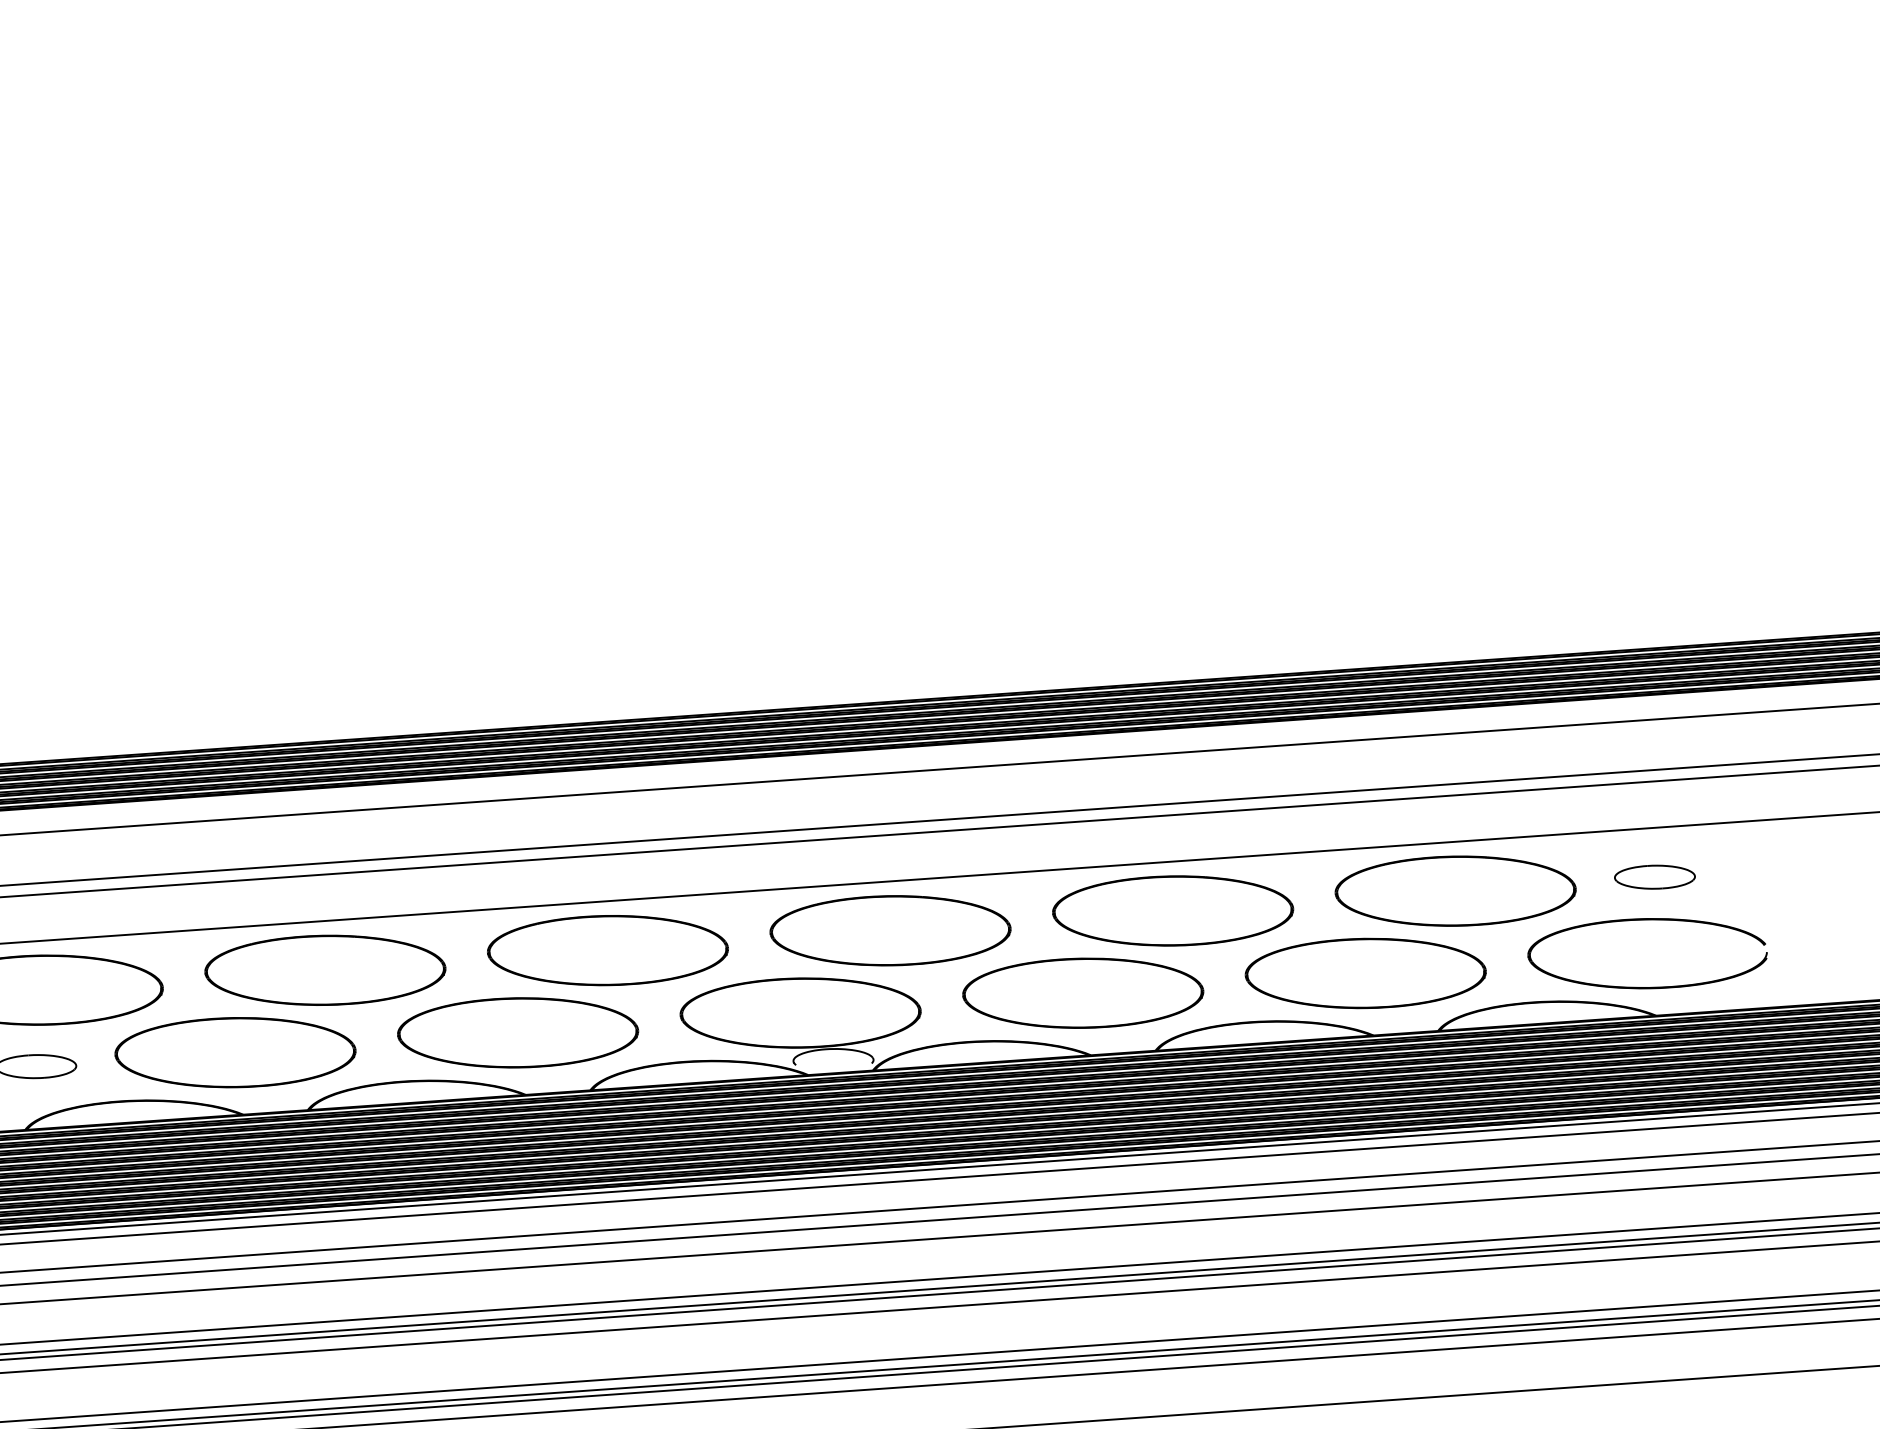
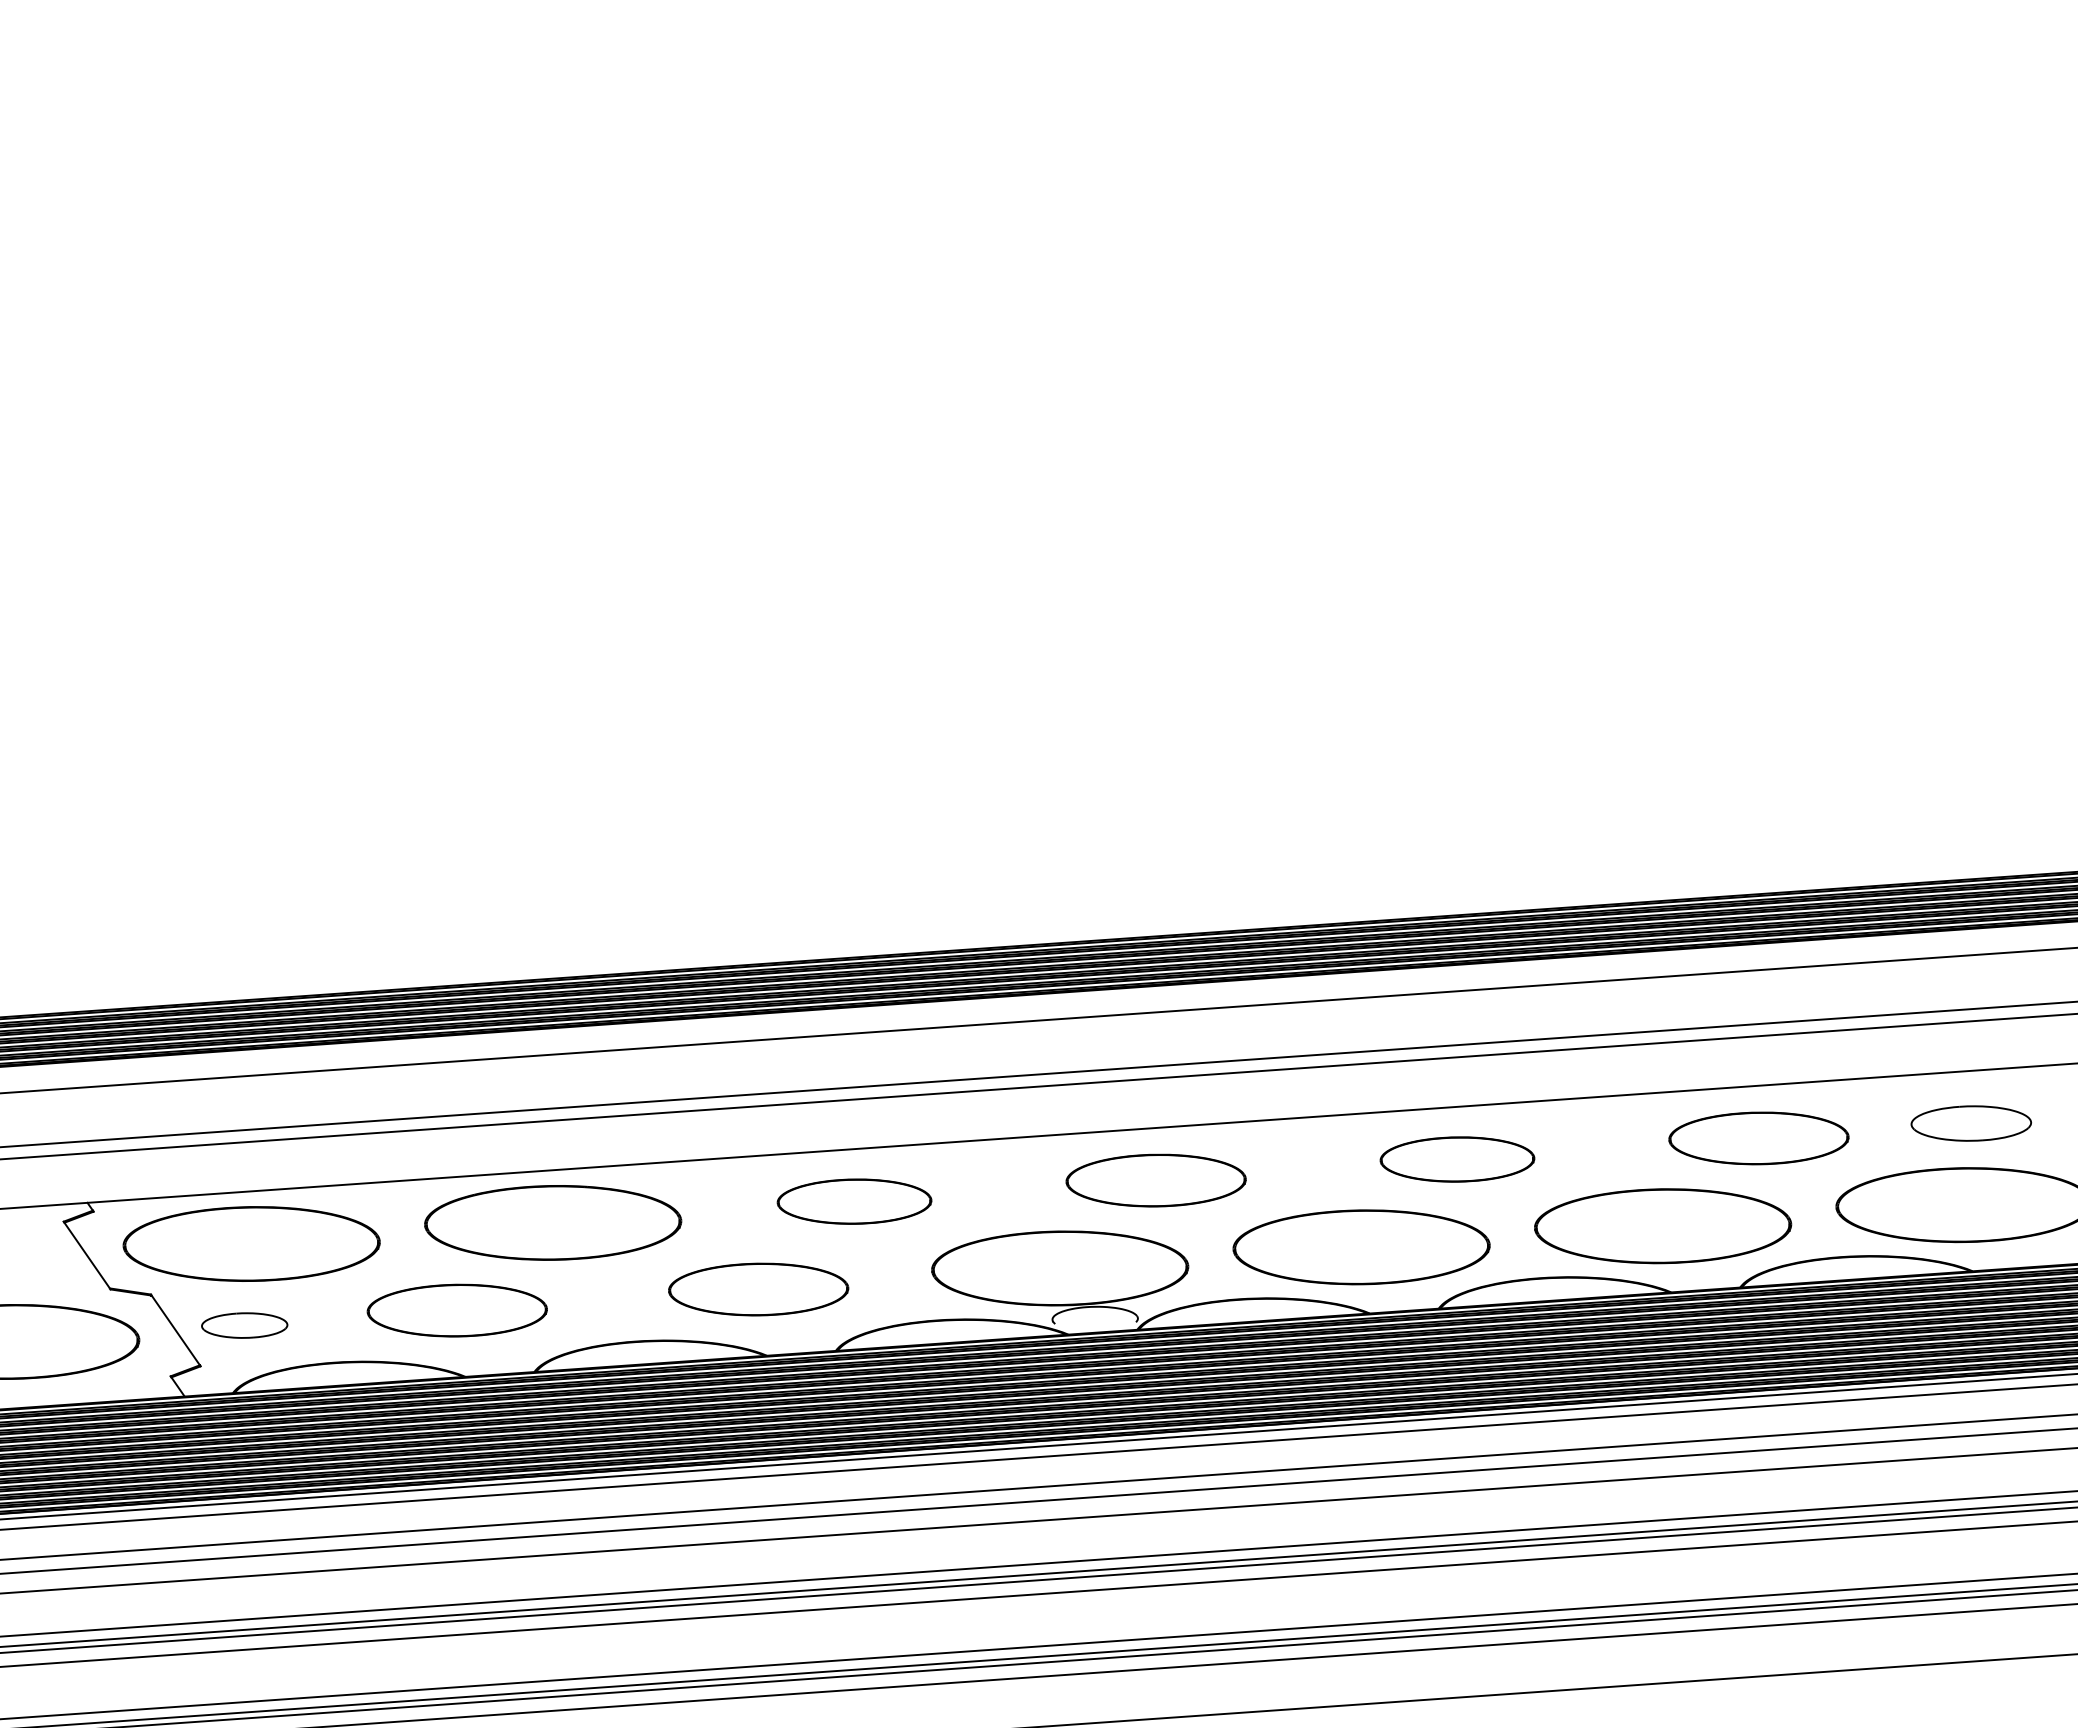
part: (1654, 877) -> (1971, 1123), size x1.4
part: (1455, 891) -> (1758, 1138), size x0.7
part: (1173, 910) -> (1457, 1159), size x0.6
part: (890, 930) -> (1156, 1180), size x0.7
part: (607, 950) -> (854, 1201), size x0.6
part: (517, 1032) -> (758, 1289), size x0.7
part: (235, 1052) -> (457, 1310), size x0.7

